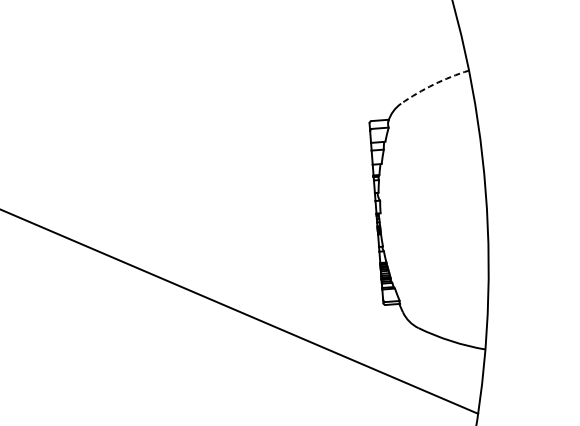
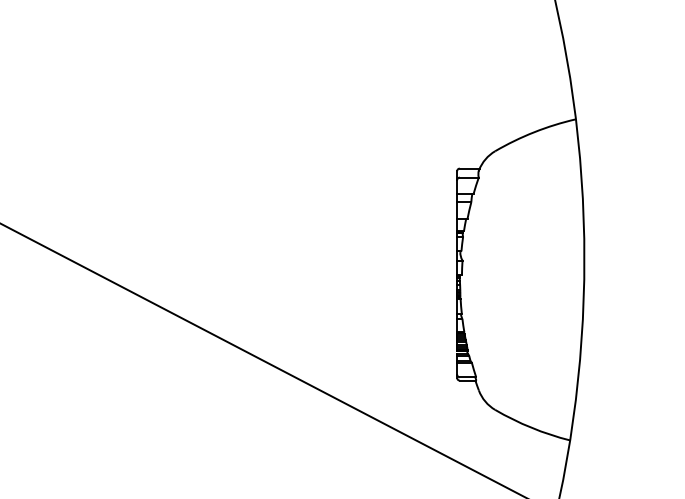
arc: (433, 84) -> (534, 132), dashed -> solid

